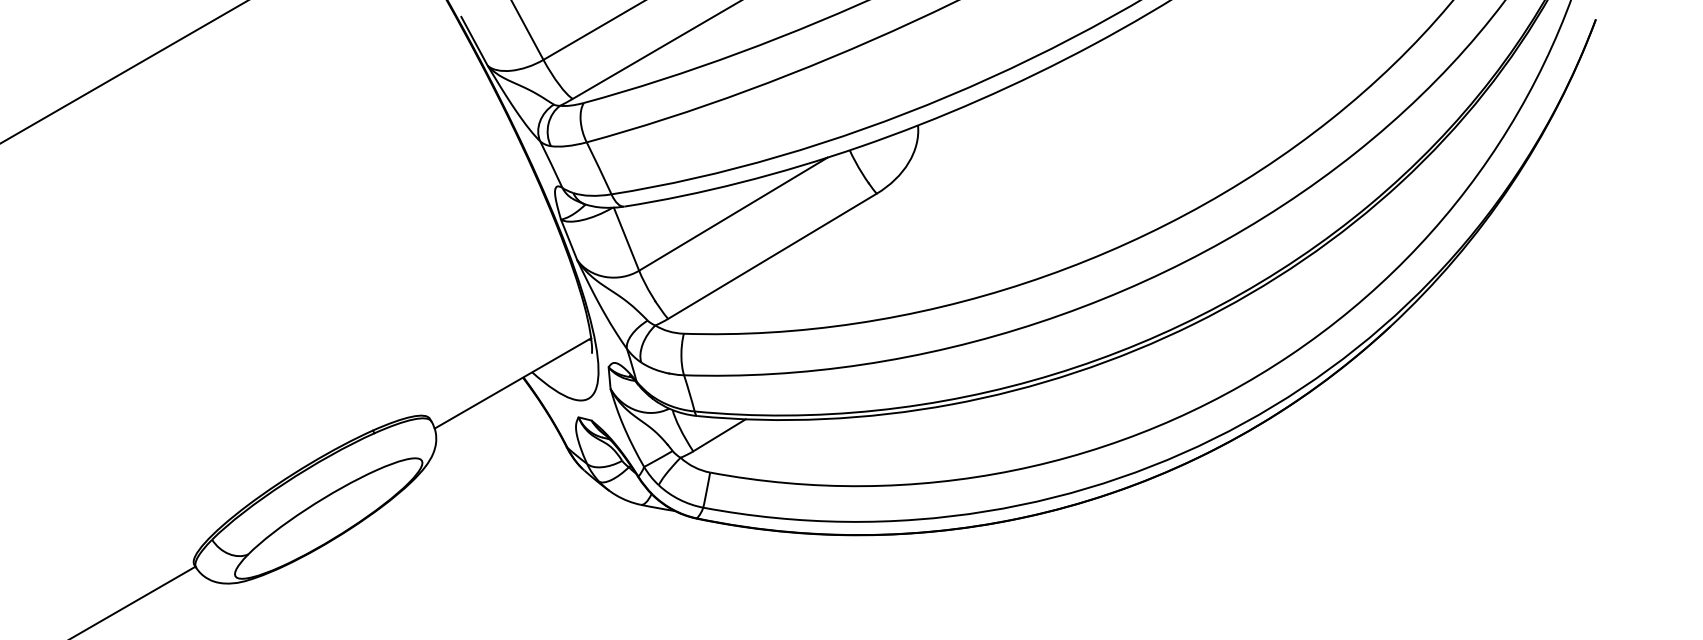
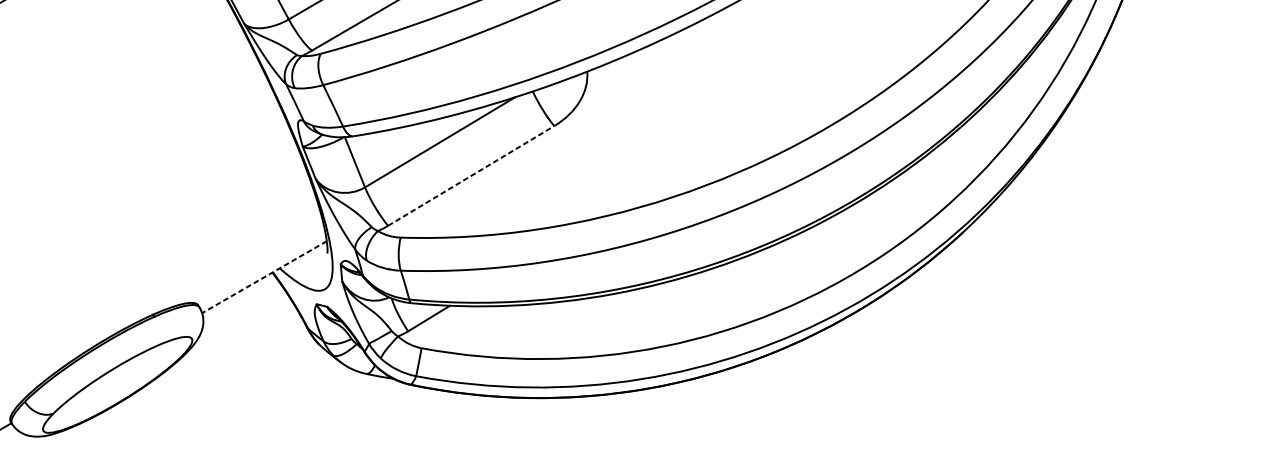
line: (772, 256) -> (471, 176), solid -> dashed
line: (512, 383) -> (264, 277), solid -> dashed

